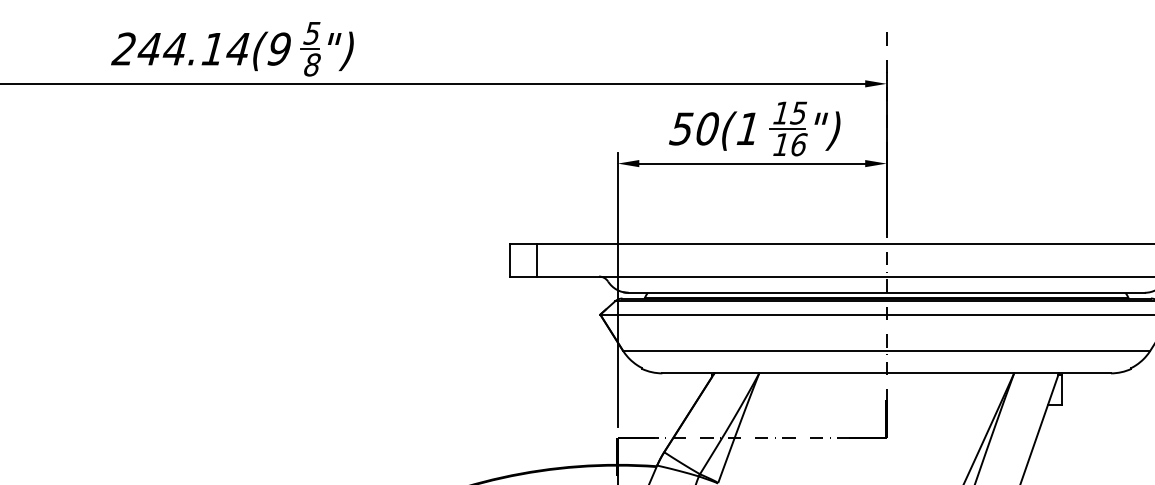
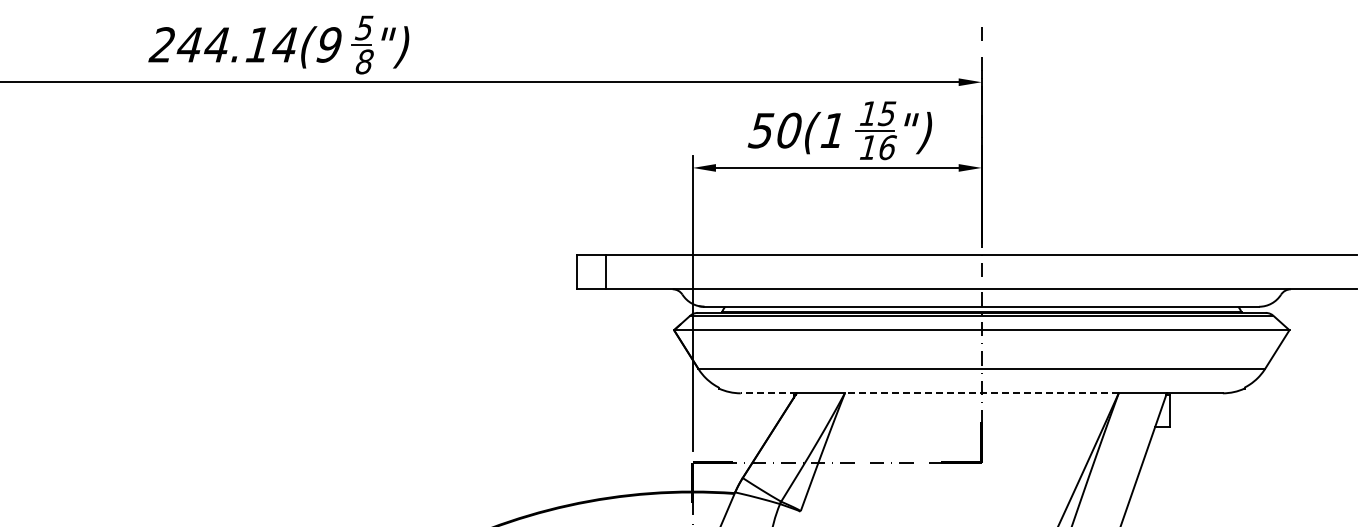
line: (688, 373) -> (768, 393), solid -> dashed
line: (886, 373) -> (981, 393), solid -> dashed

